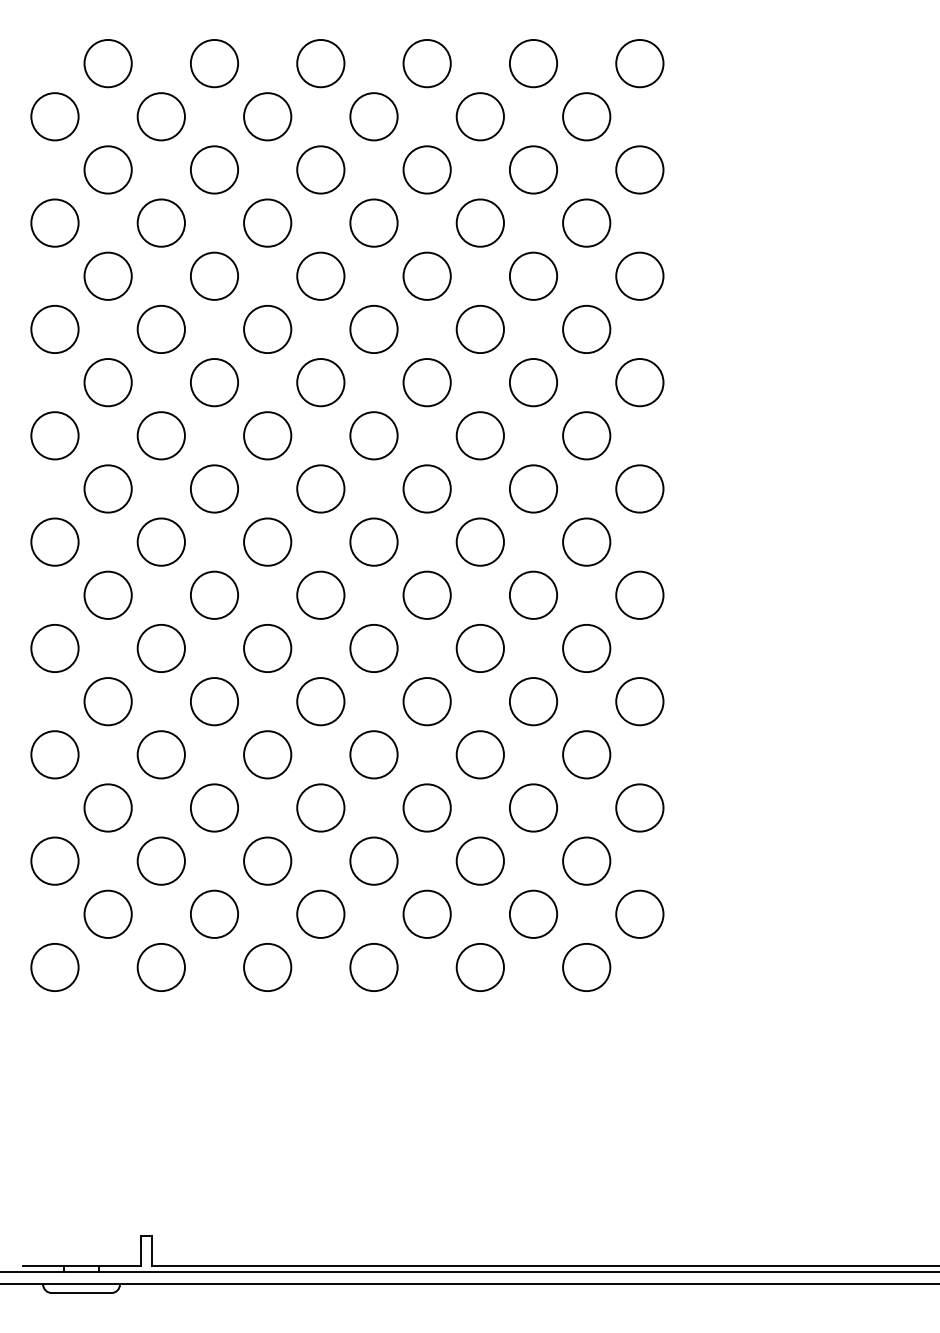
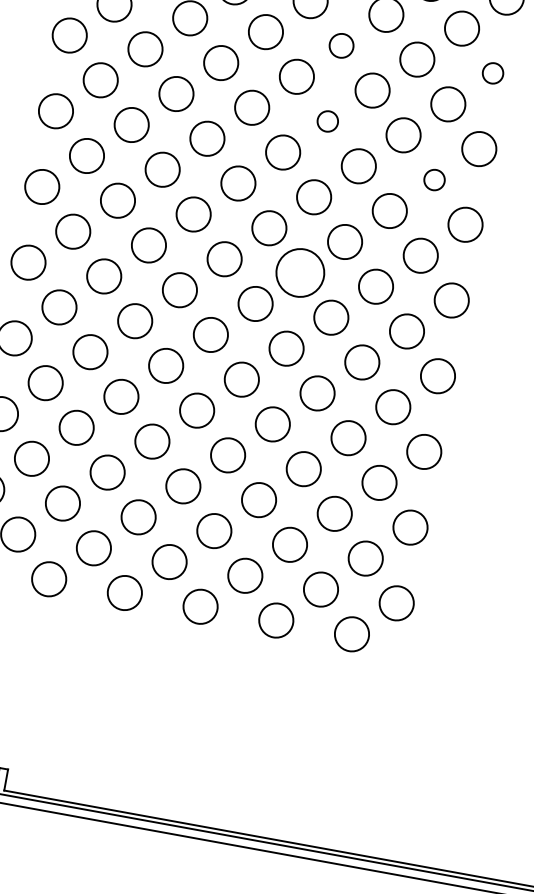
circle: (426, 169) -> (341, 45), size x0.7
circle: (639, 169) -> (492, 73), size x0.6
circle: (426, 275) -> (327, 120), size x0.6
circle: (586, 329) -> (434, 180), size x0.6
circle: (426, 488) -> (299, 272), size x1.4

